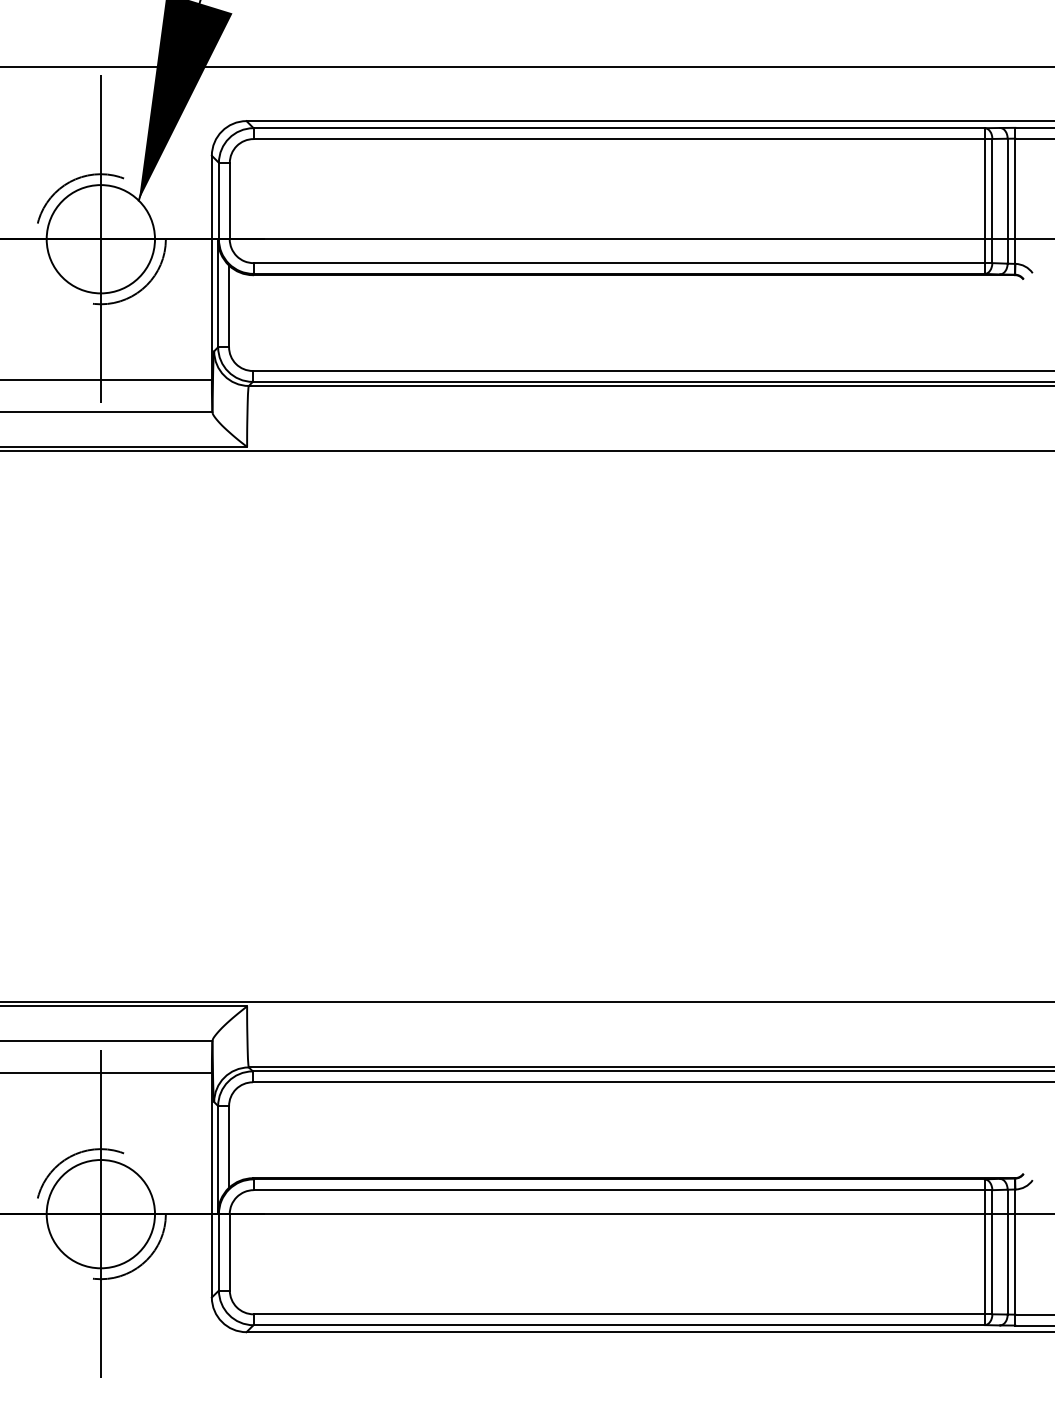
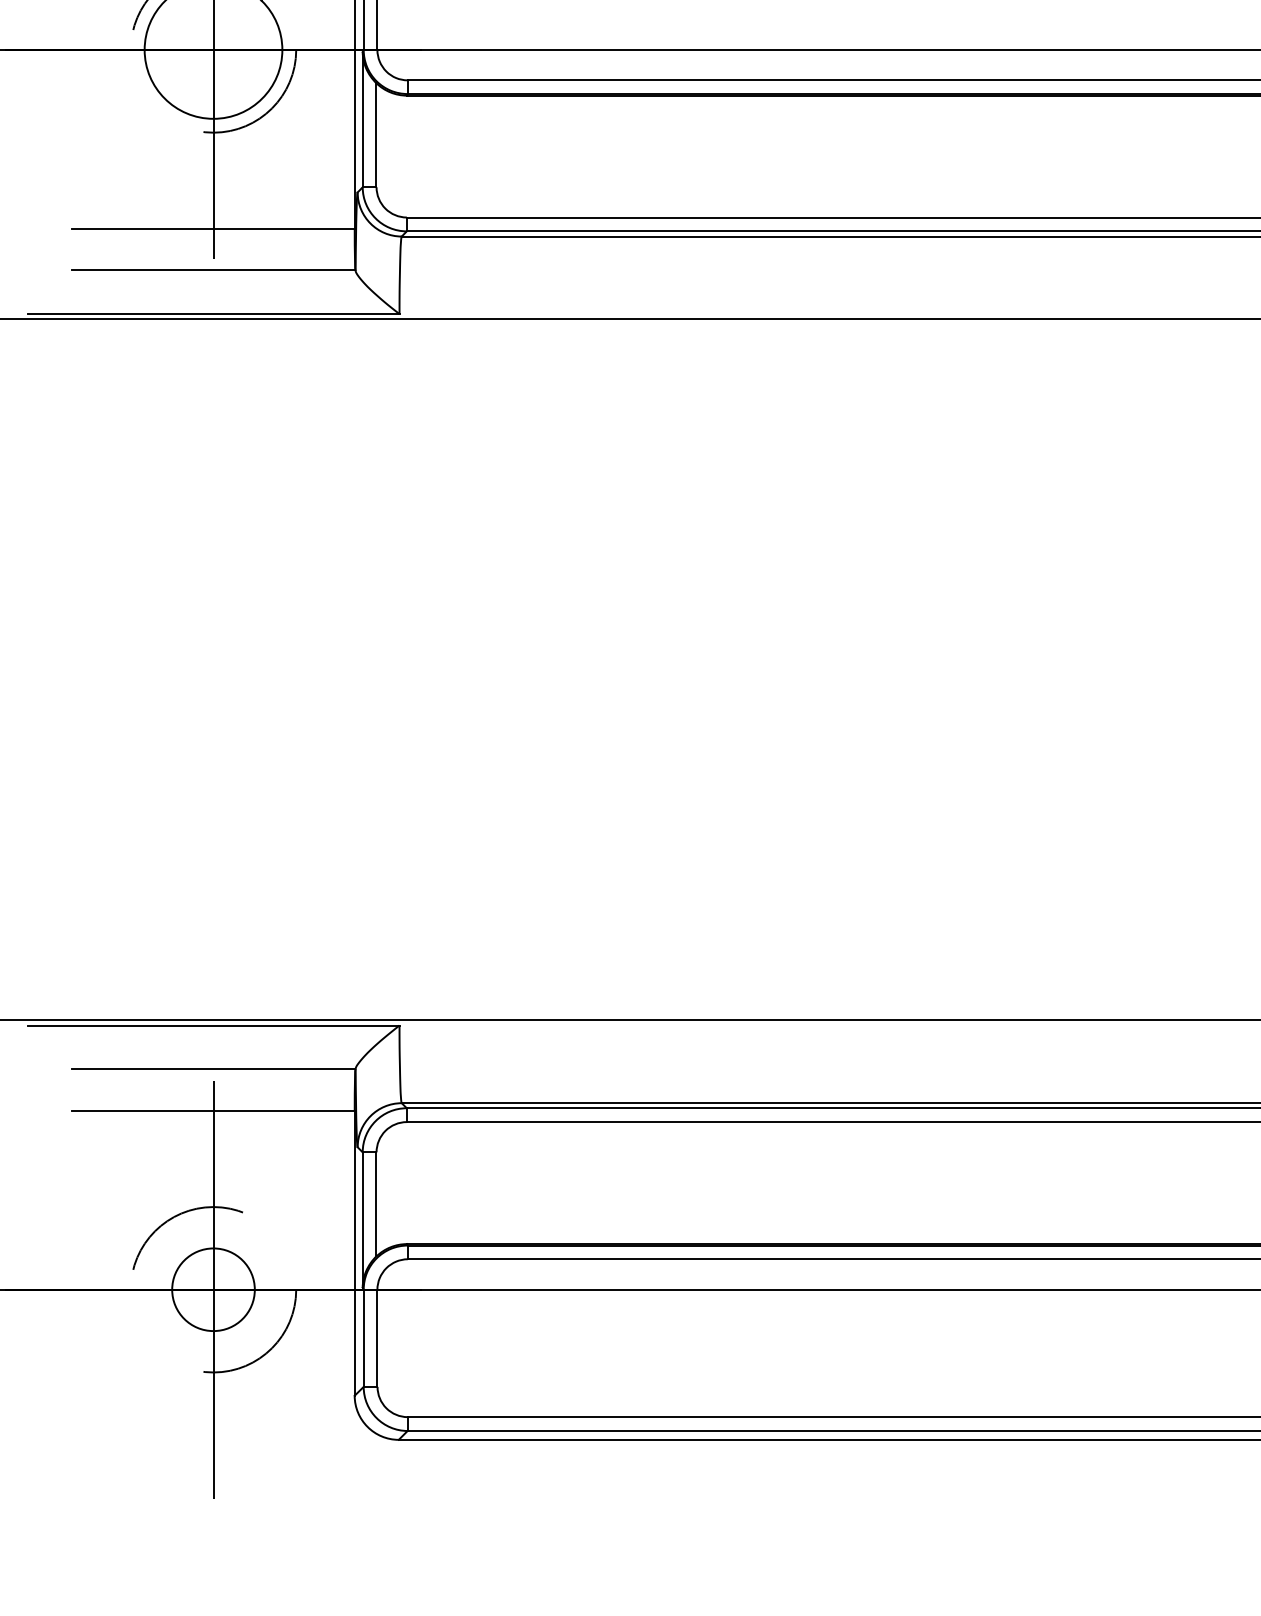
circle: (100, 1214) -> (213, 1290), size x0.6

